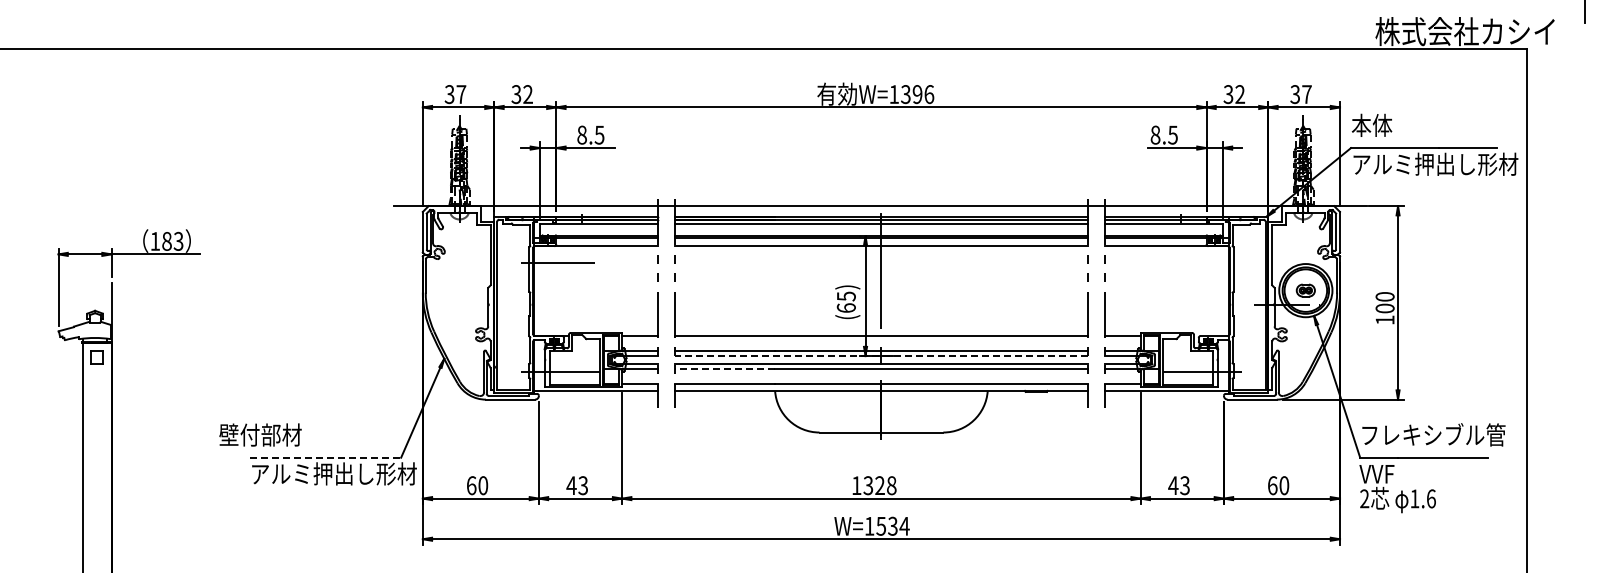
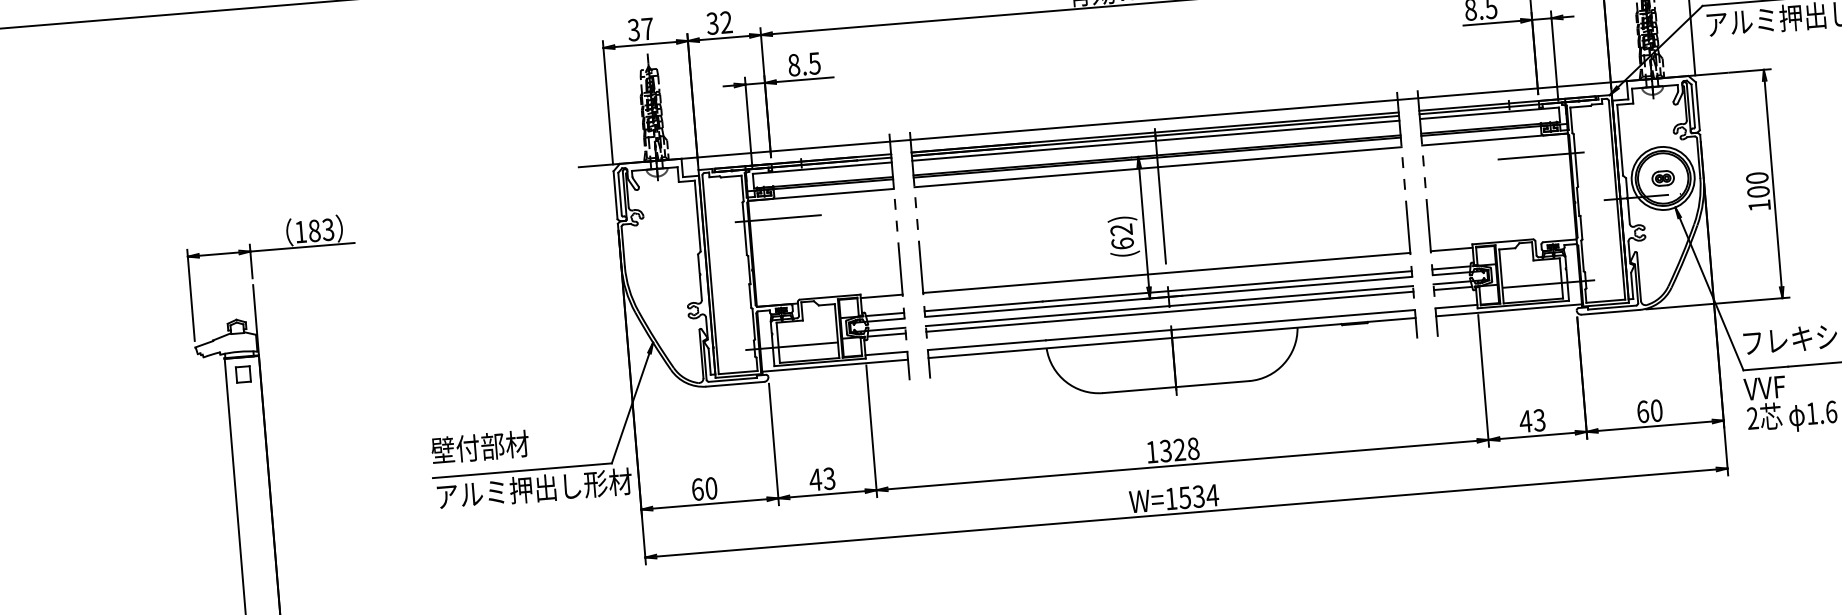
line: (1204, 263) -> (1540, 156), added
text: (845, 296) -> (1120, 230), (65) -> (62)
line: (880, 356) -> (1167, 297), dashed -> solid
line: (725, 368) -> (985, 326), dashed -> solid
text: (260, 434) -> (480, 446), moved
line: (325, 457) -> (522, 470), dashed -> solid

